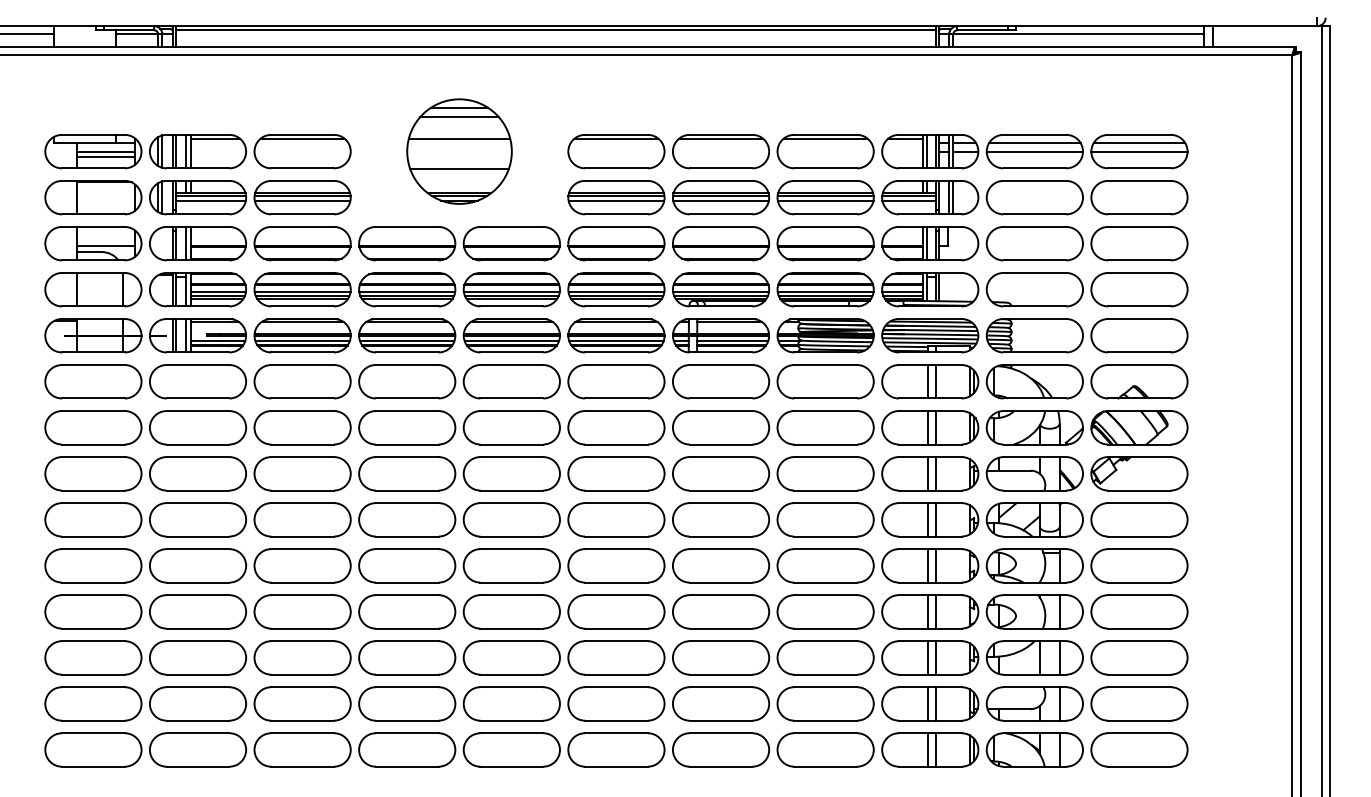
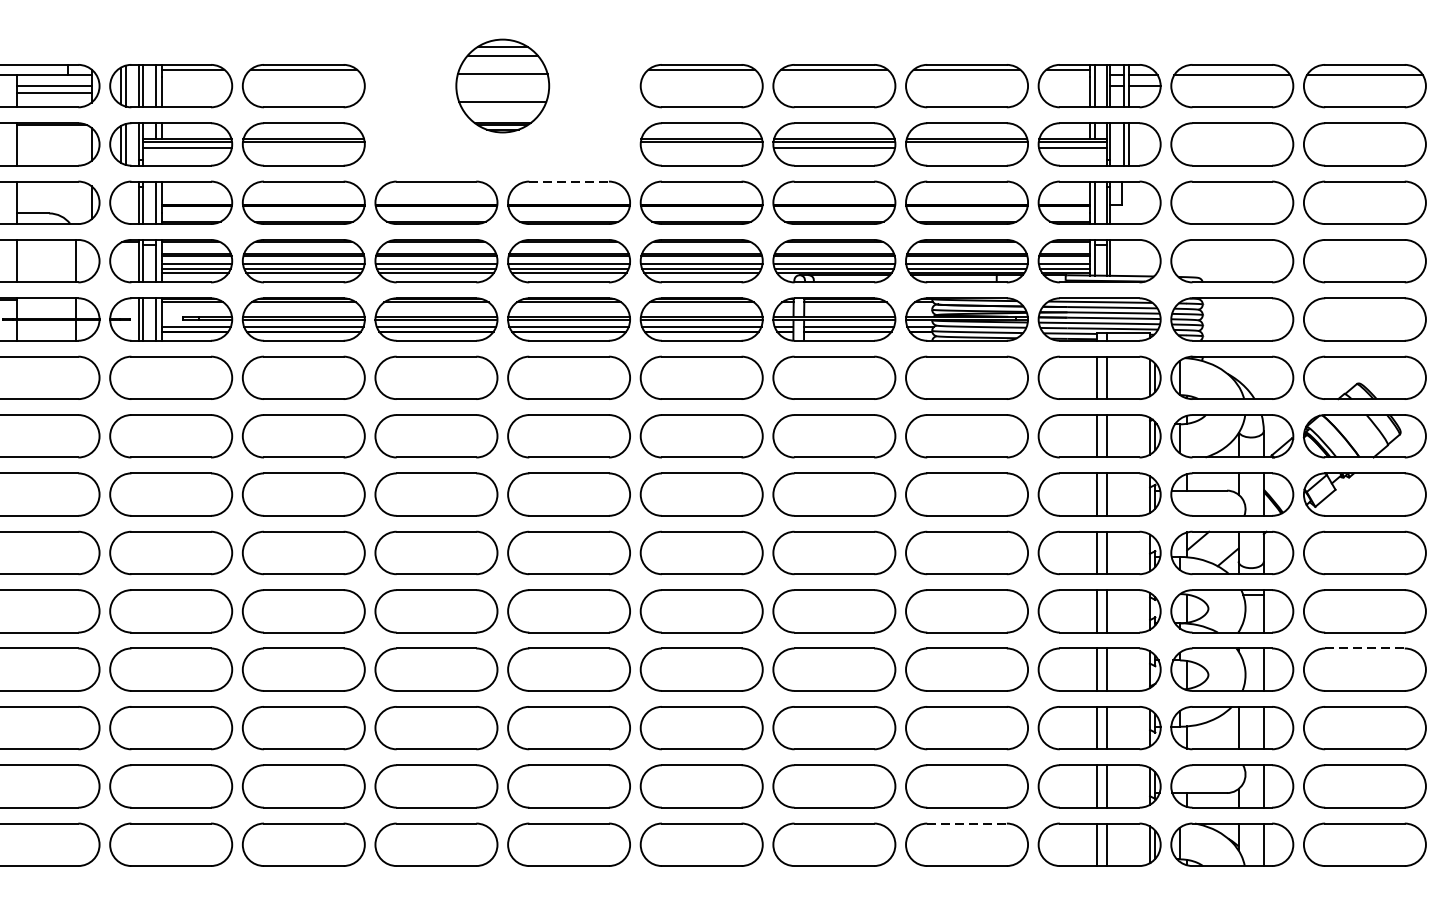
part: (459, 151) -> (502, 85), size x0.7
line: (1034, 151) -> (1231, 85), removed
line: (1139, 151) -> (1364, 85), removed
line: (302, 200) -> (303, 148), removed
line: (616, 200) -> (701, 148), removed
line: (825, 200) -> (966, 148), removed
line: (512, 226) -> (569, 181), solid -> dashed
line: (105, 245) -> (53, 205), removed
line: (1139, 595) -> (1364, 648), solid -> dashed
line: (826, 733) -> (968, 823), solid -> dashed

